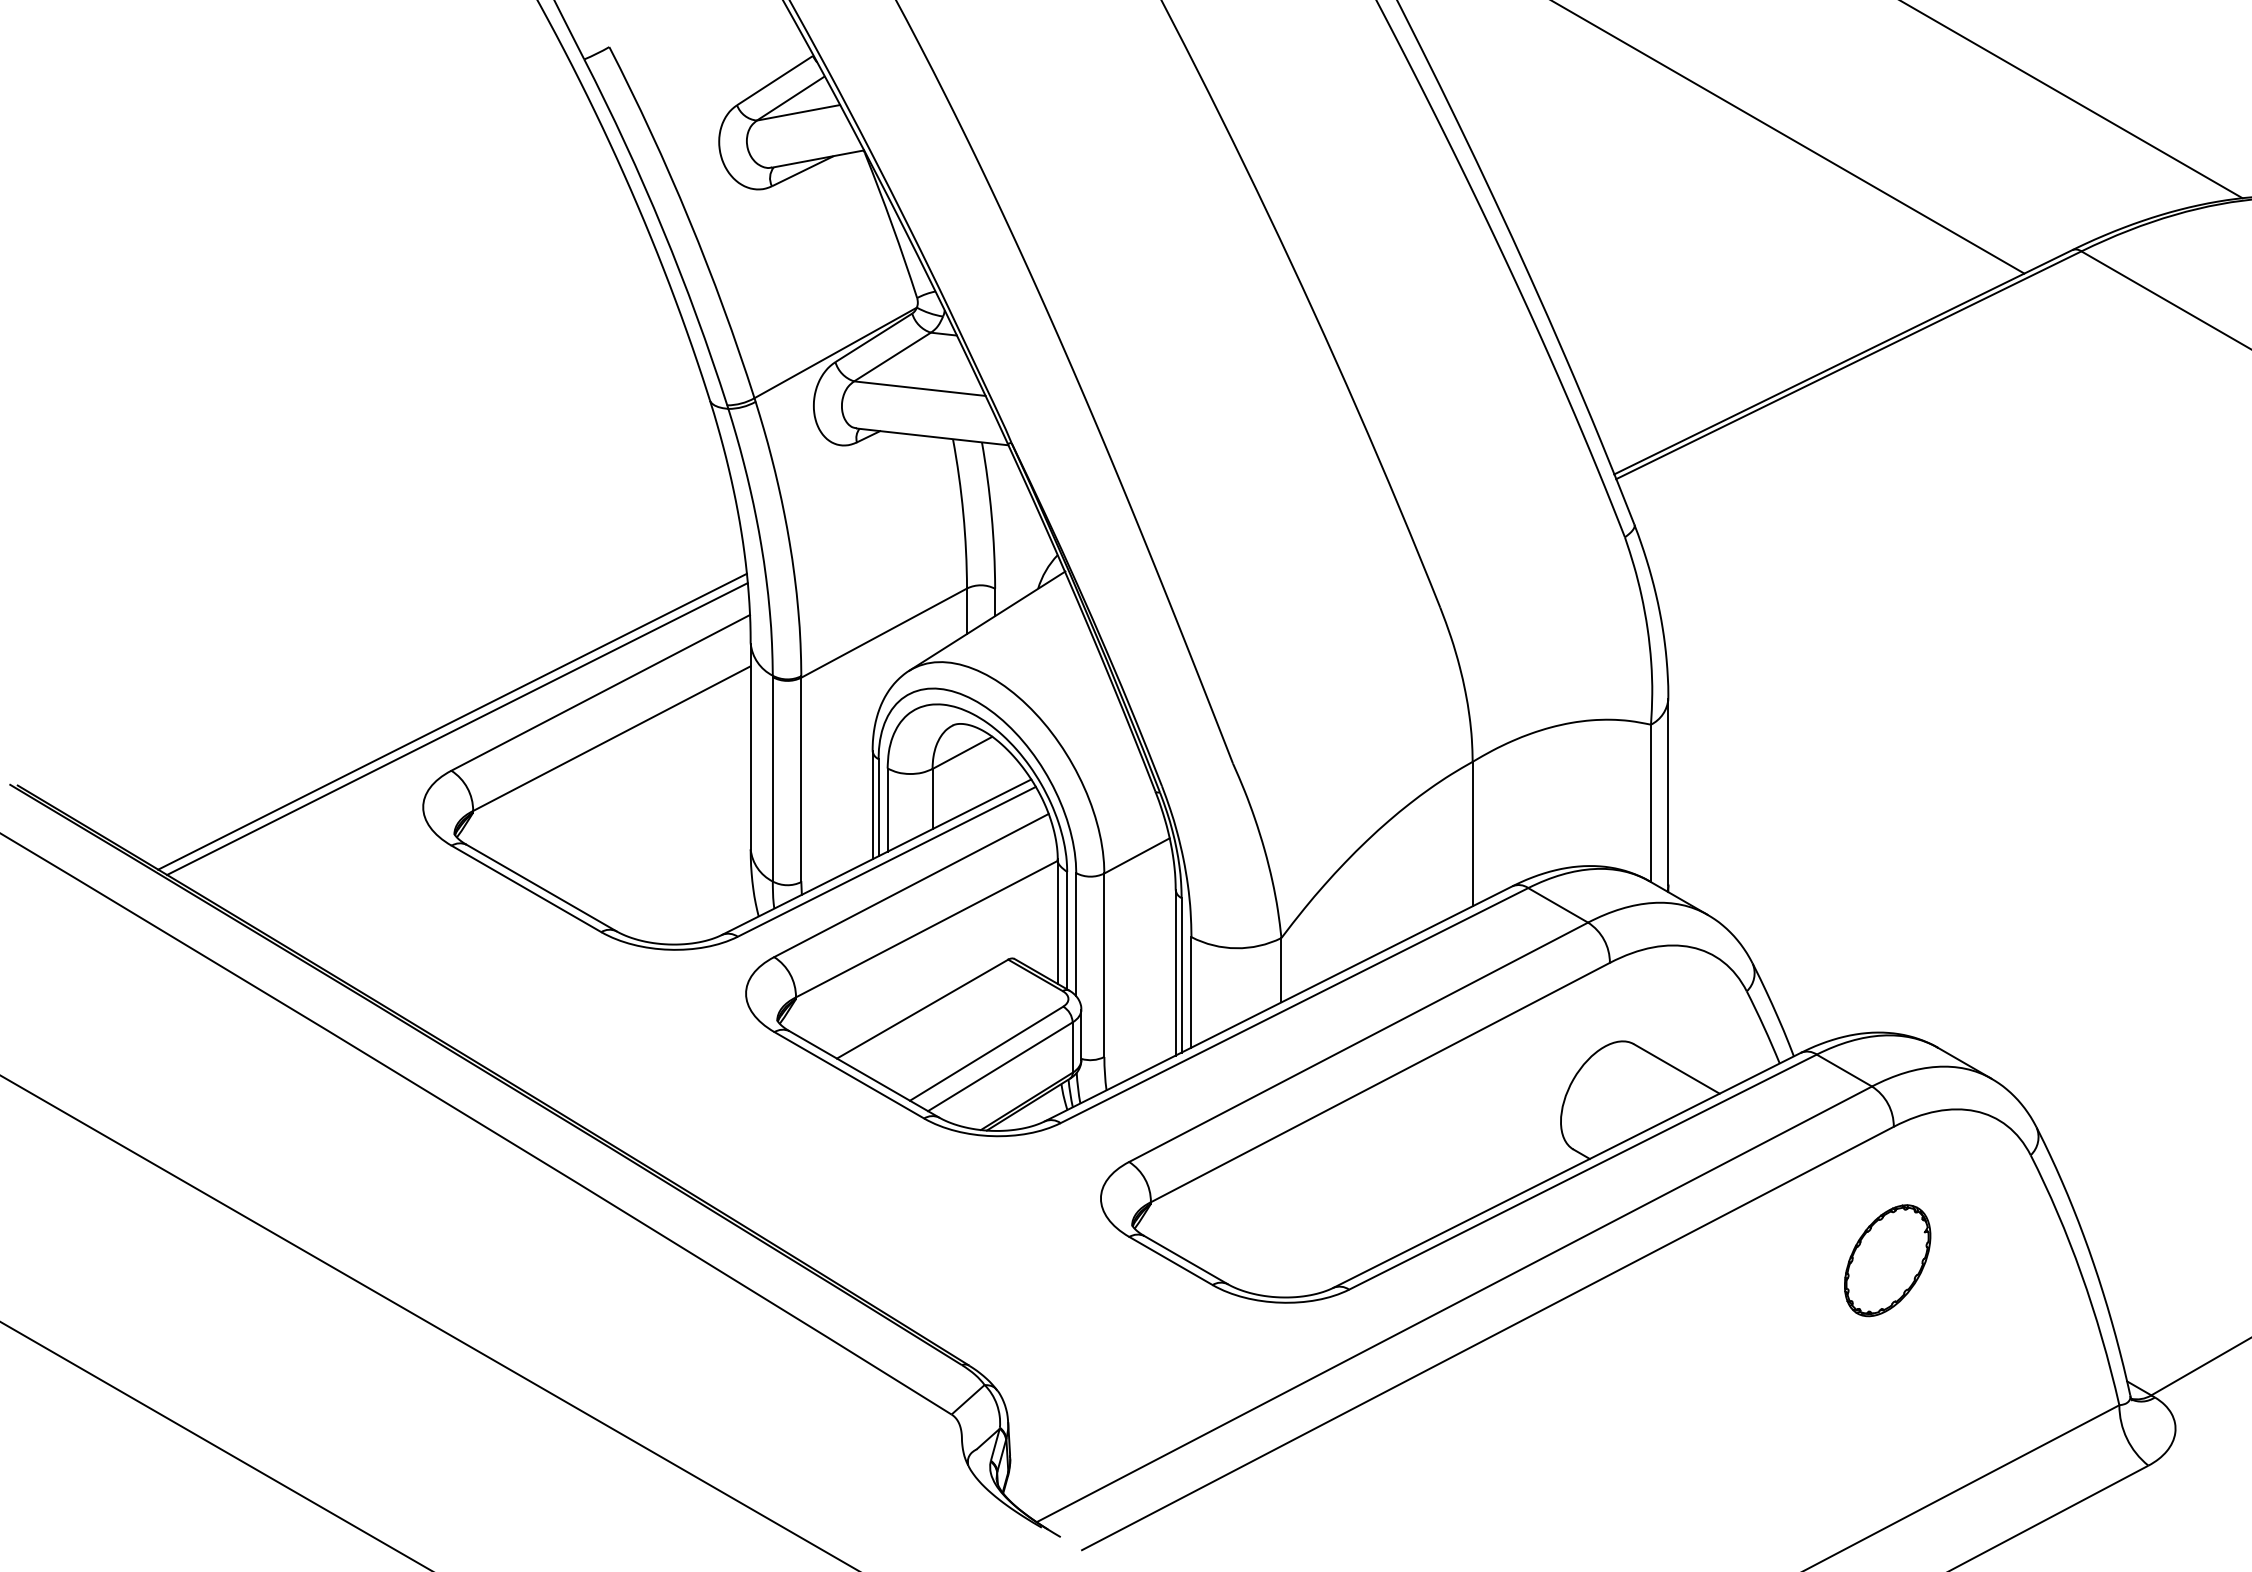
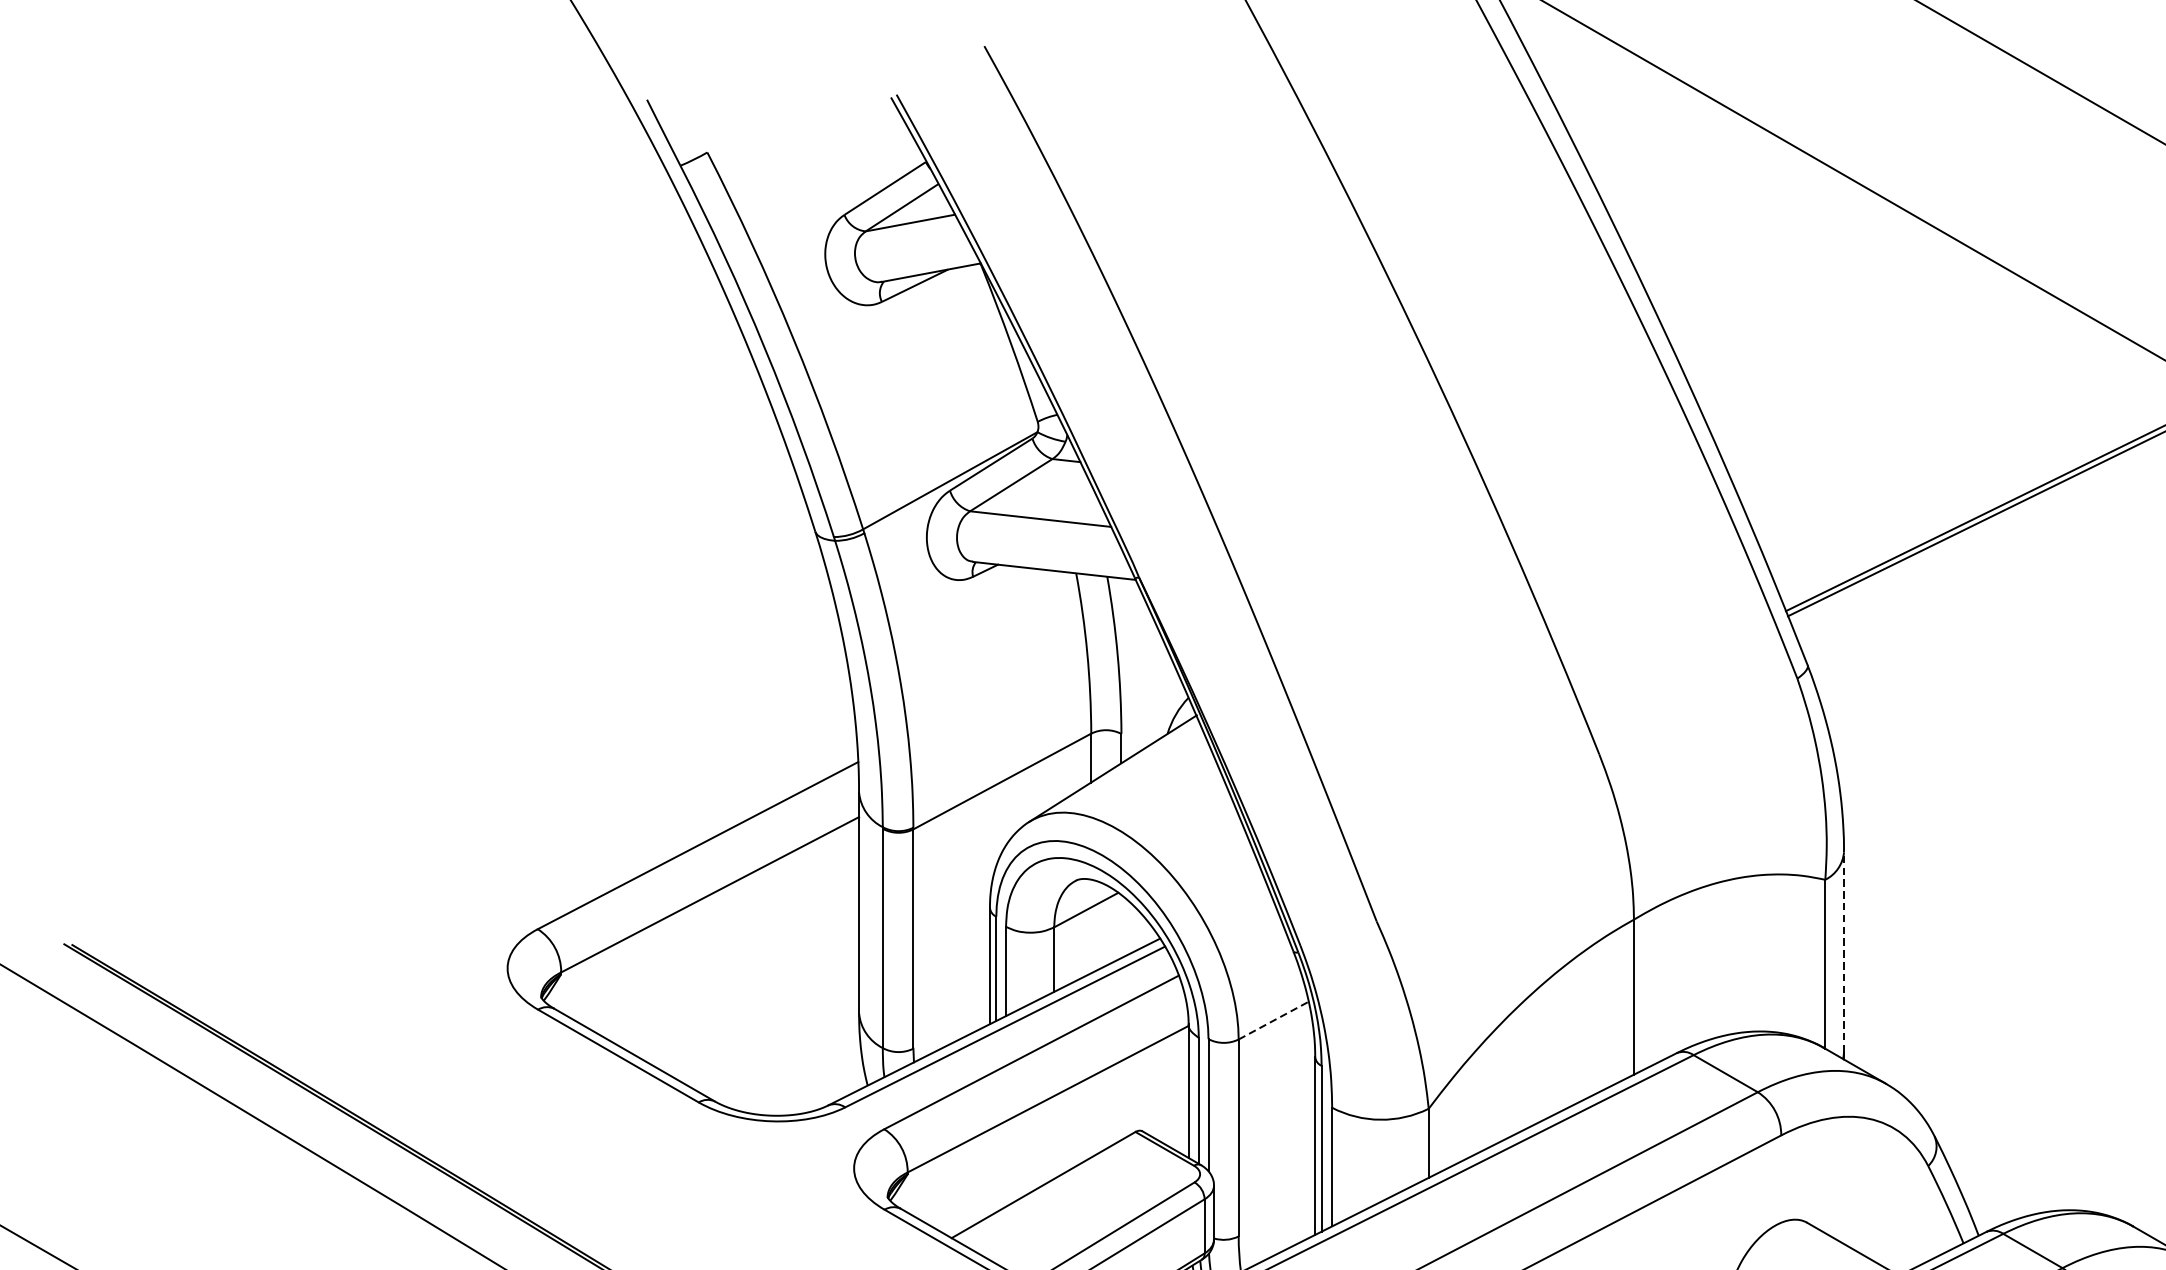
line: (452, 721) -> (539, 876), removed
line: (457, 729) -> (544, 884), removed
line: (1668, 791) -> (1844, 951), solid -> dashed
line: (1137, 855) -> (1274, 1020), solid -> dashed

